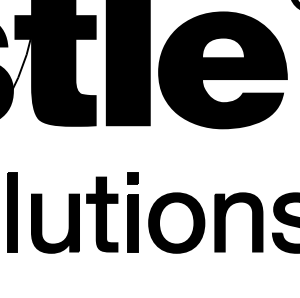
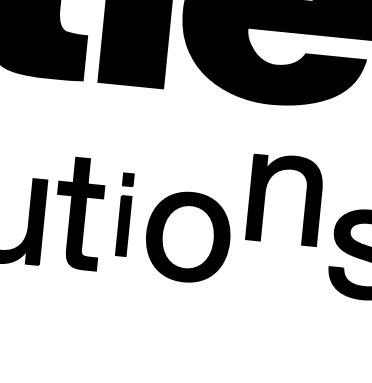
part: (132, 212) -> (124, 214), size x0.7
part: (225, 222) -> (265, 197), moved

